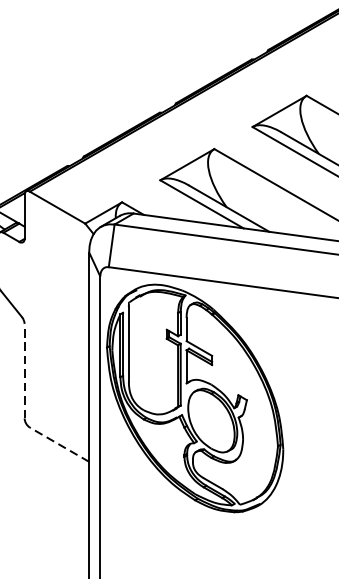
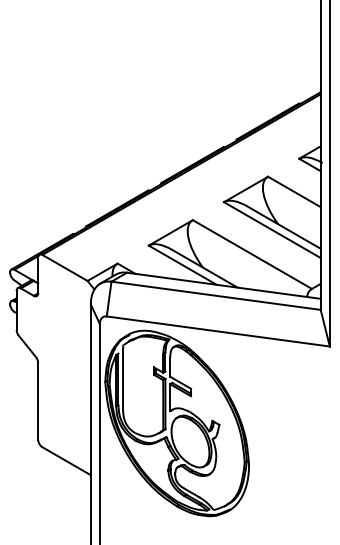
line: (25, 371) -> (38, 401), dashed -> solid
line: (59, 445) -> (66, 461), dashed -> solid

